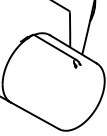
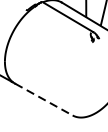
line: (35, 116) -> (44, 100), solid -> dashed

